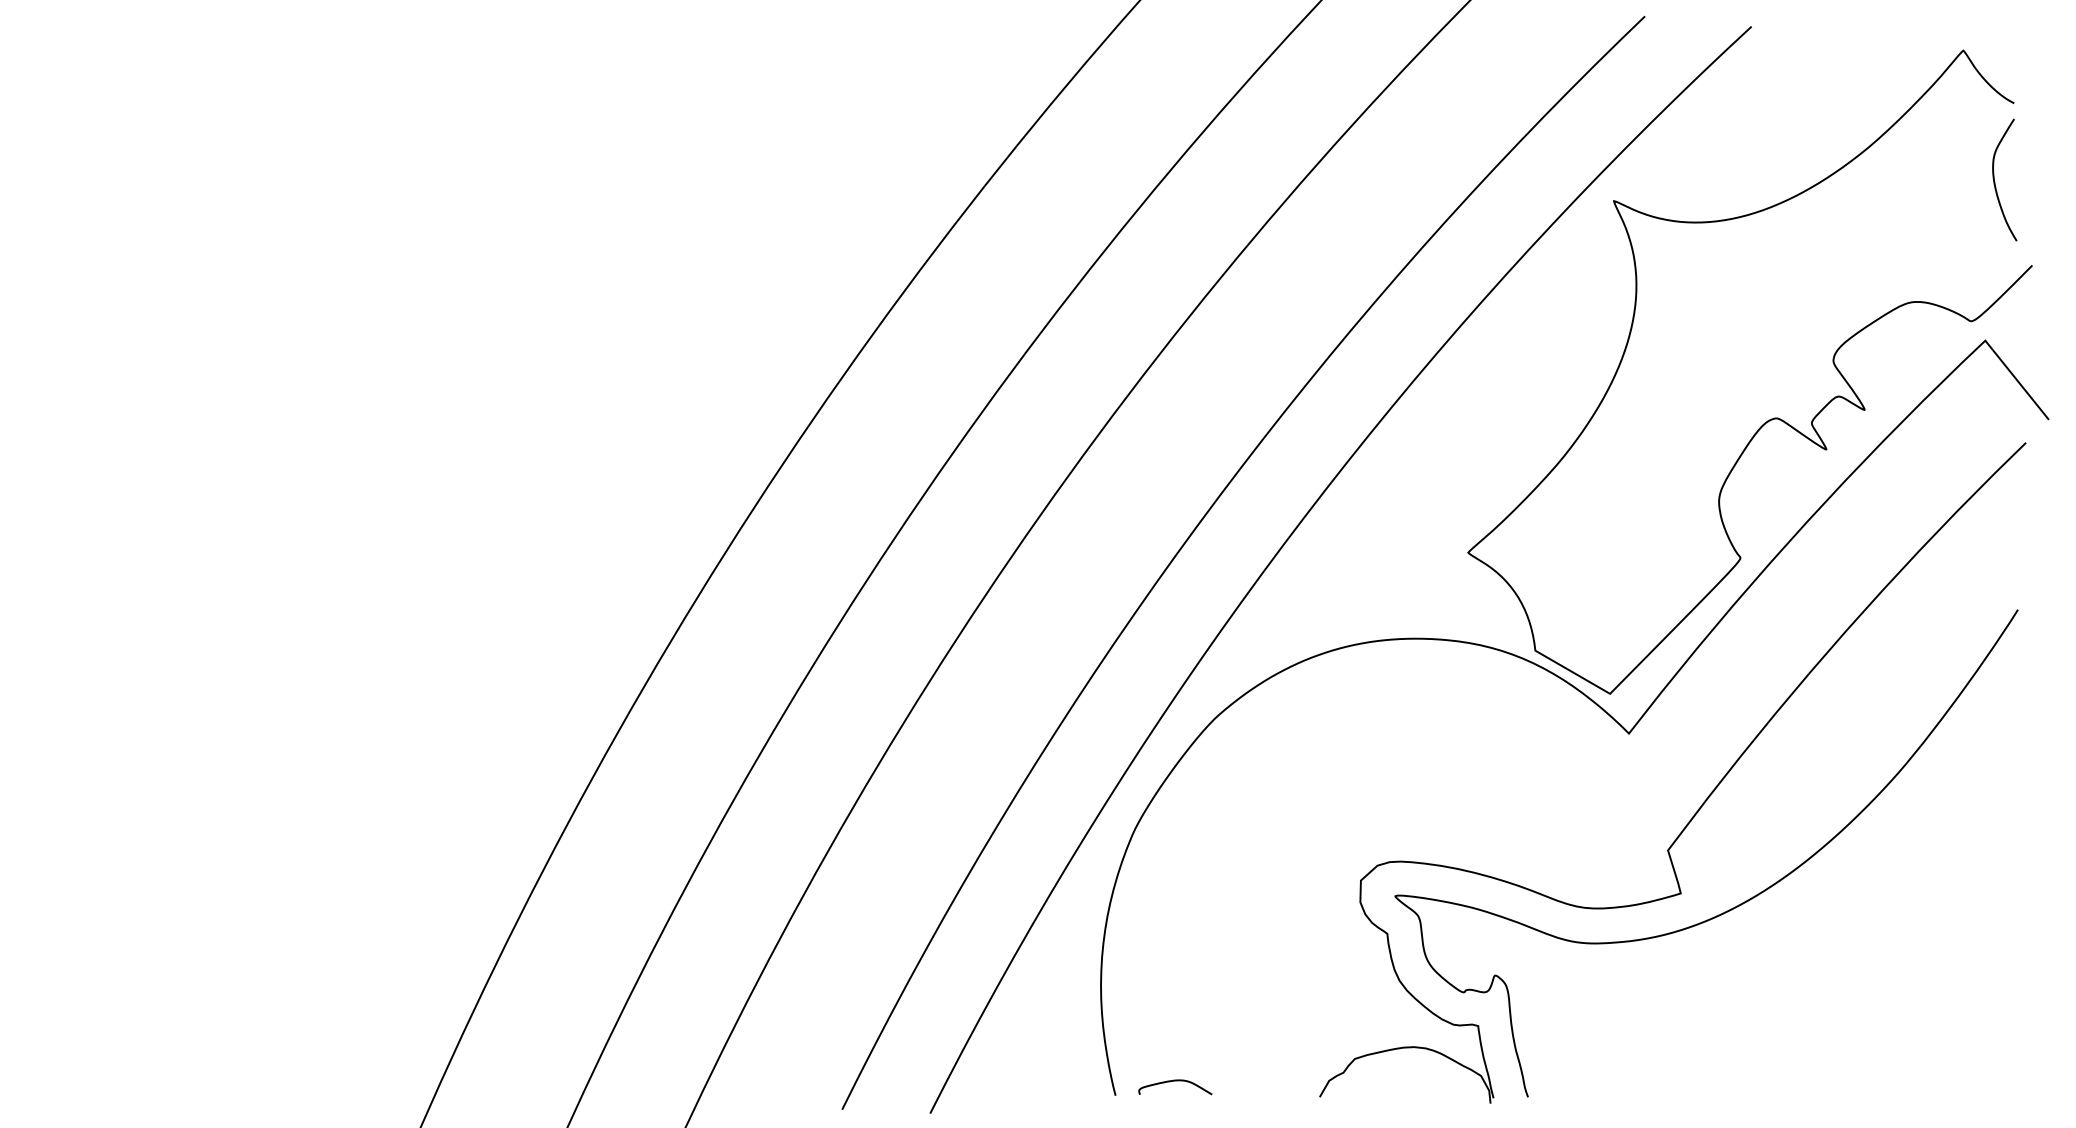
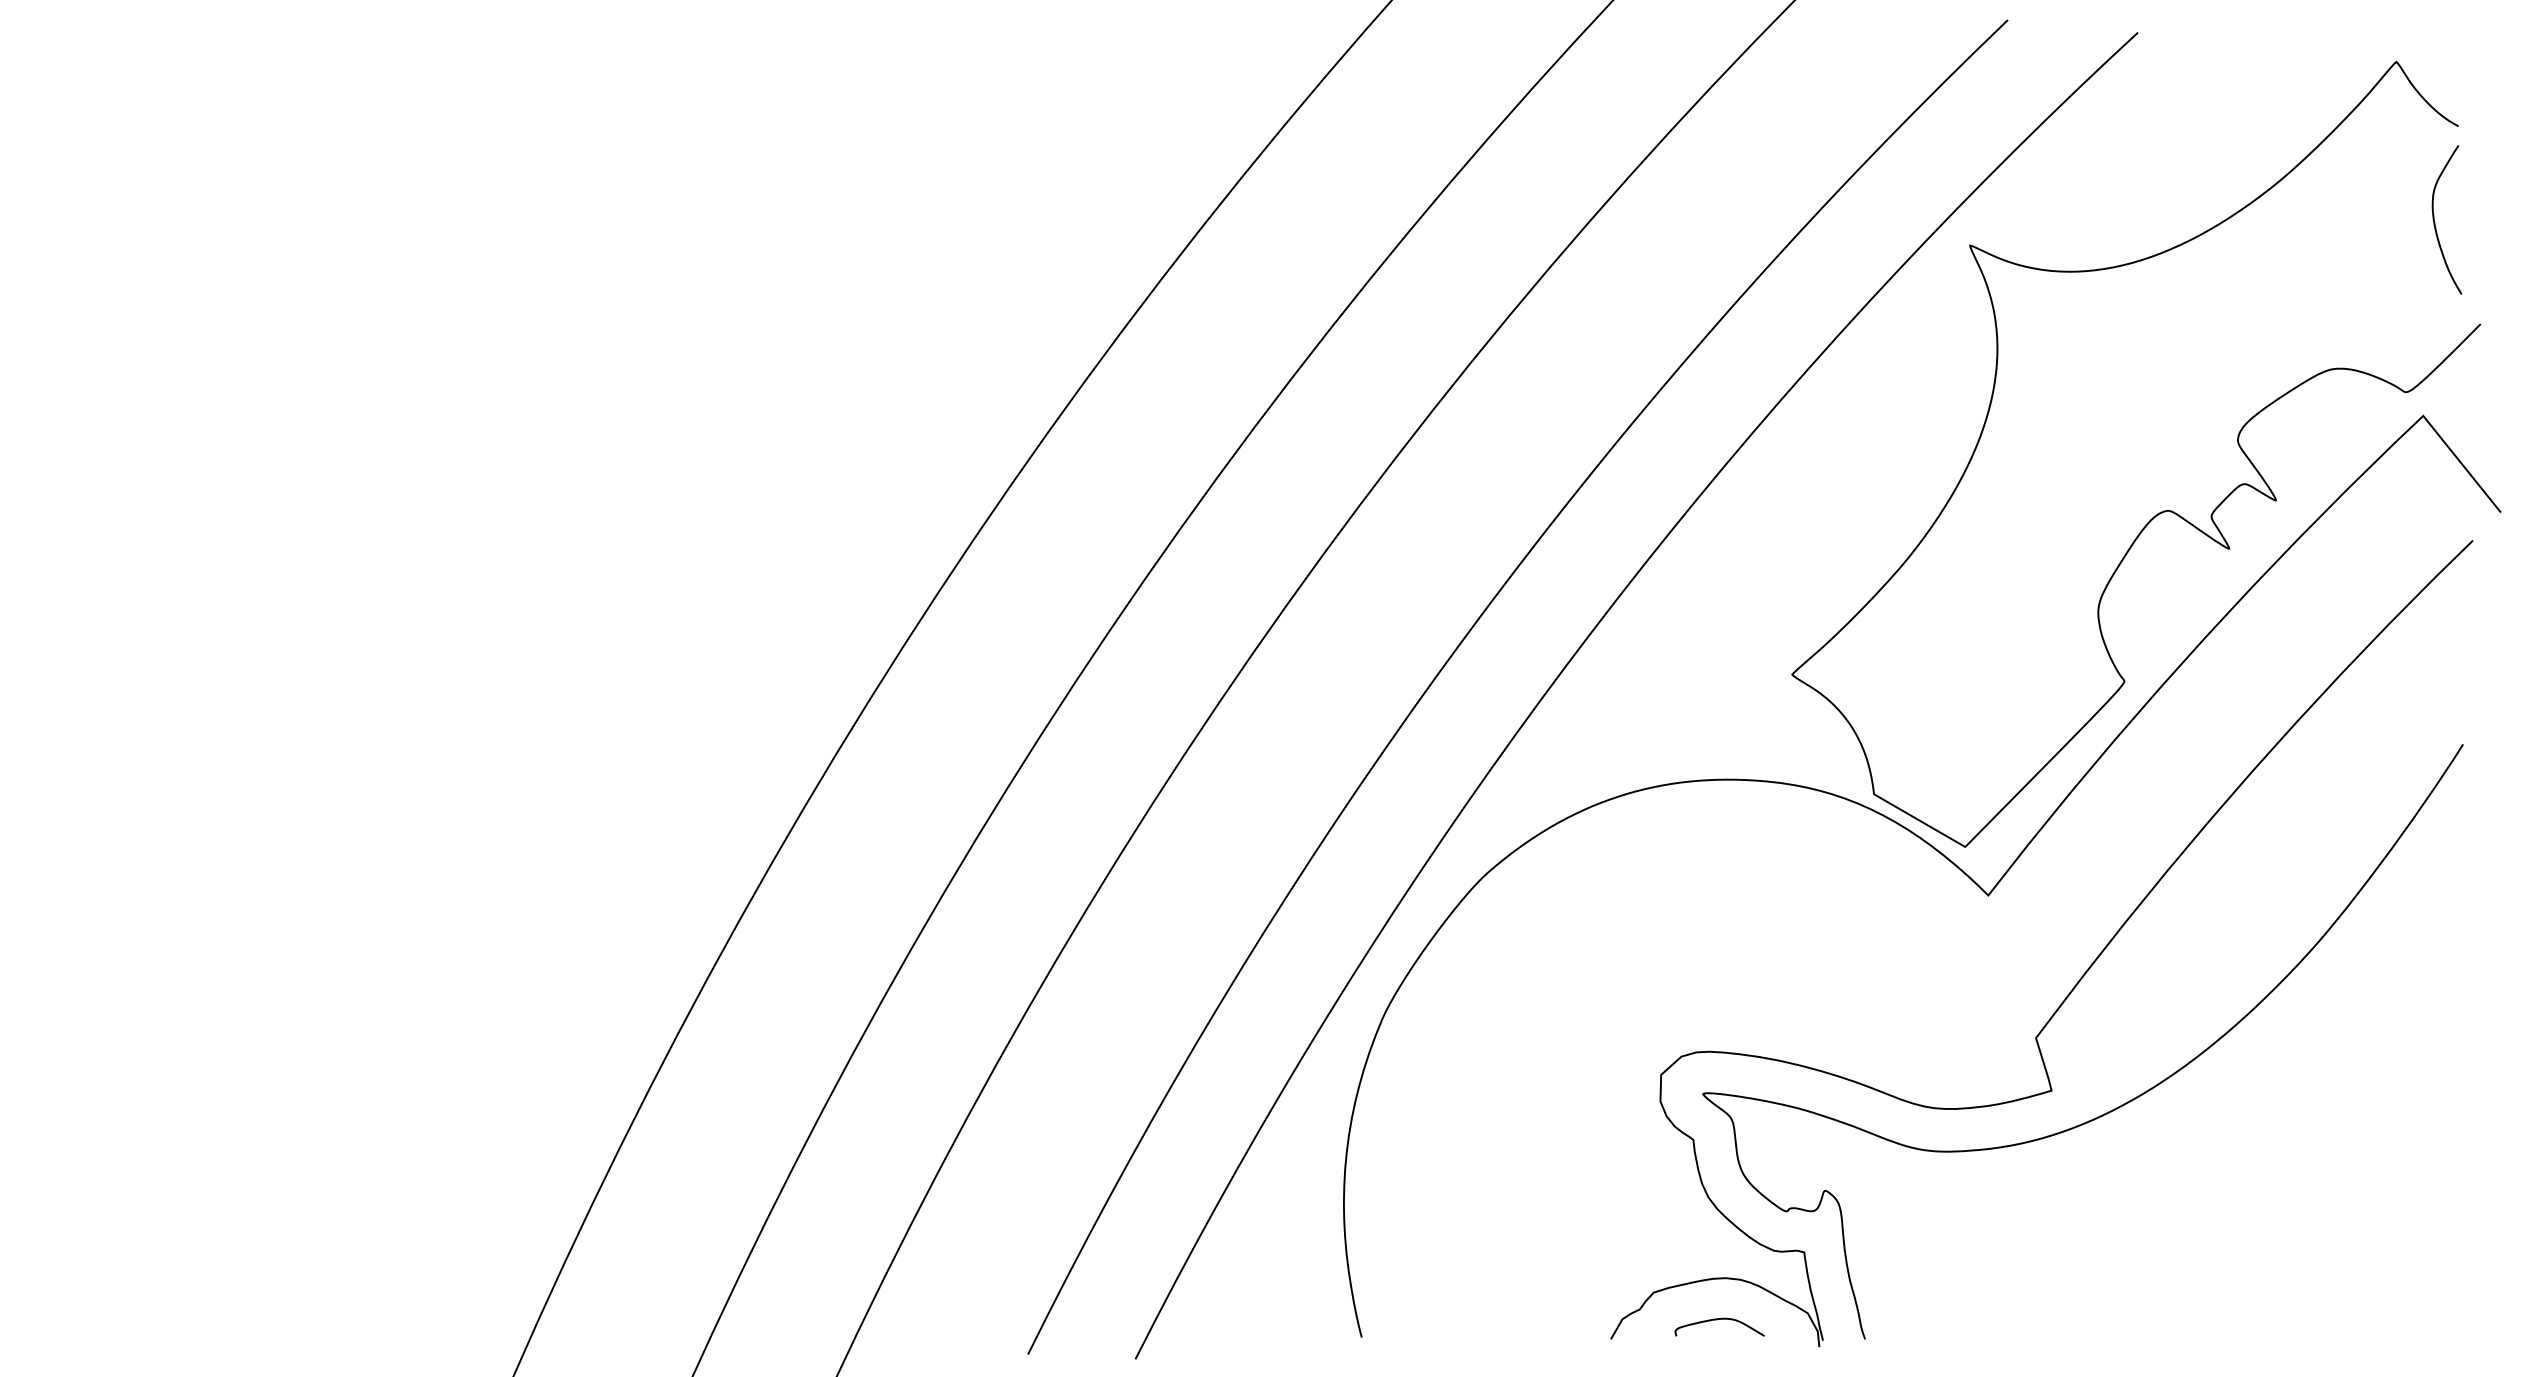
curve: (1173, 1081) -> (1717, 1320), moved

